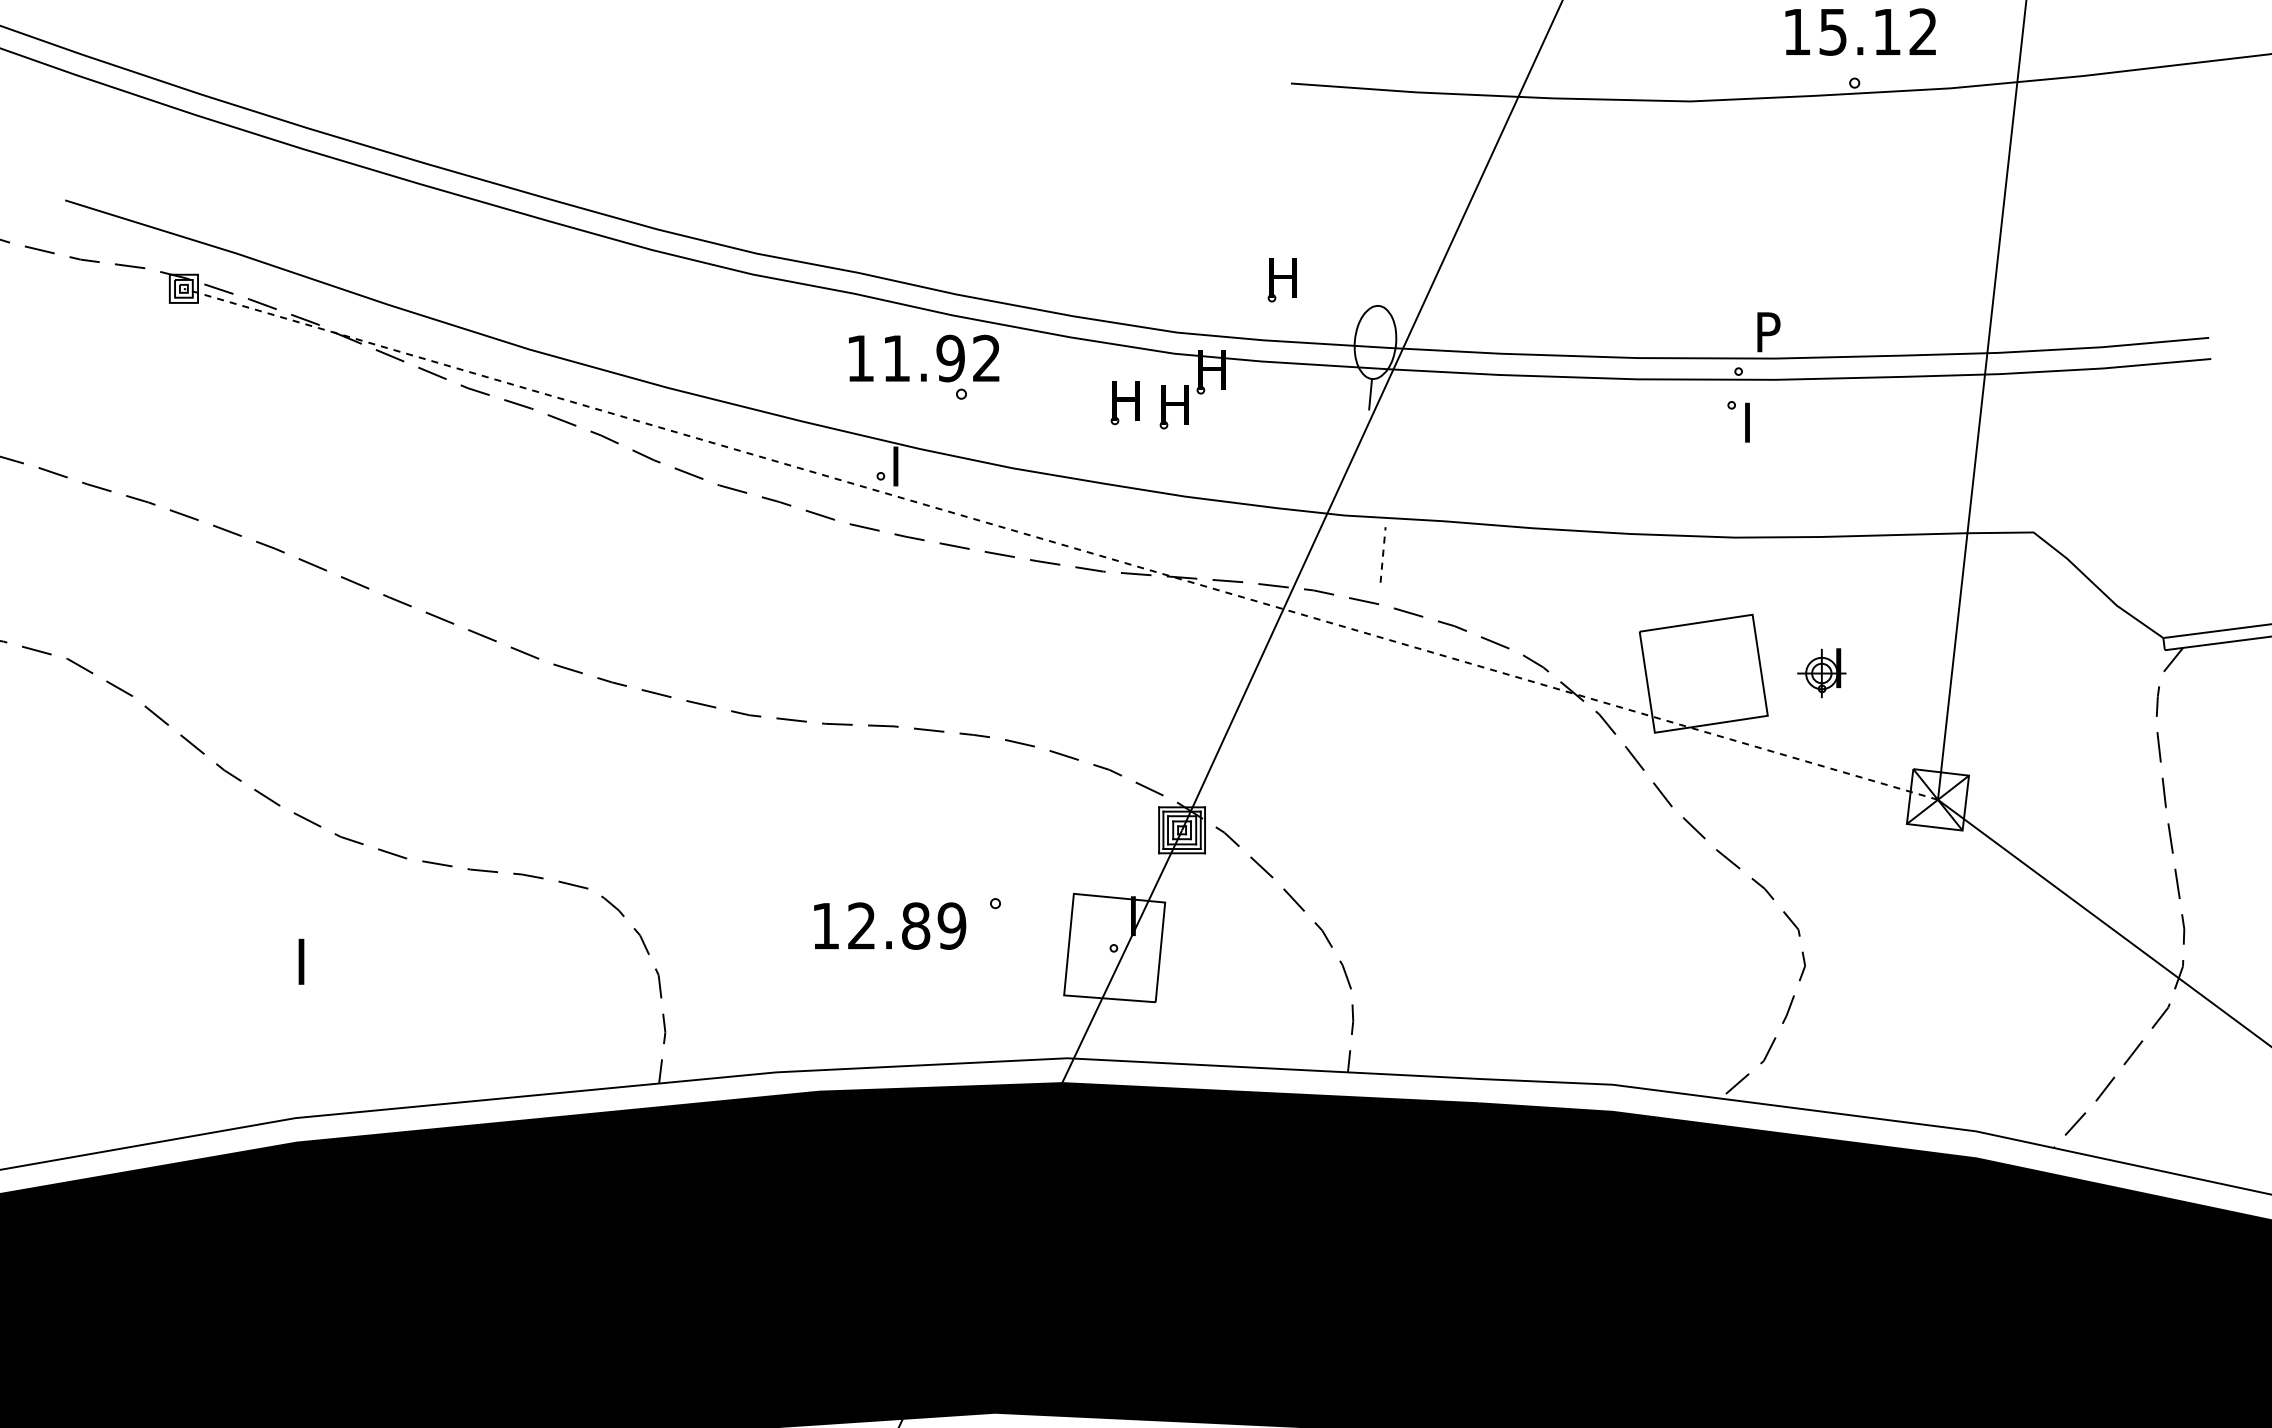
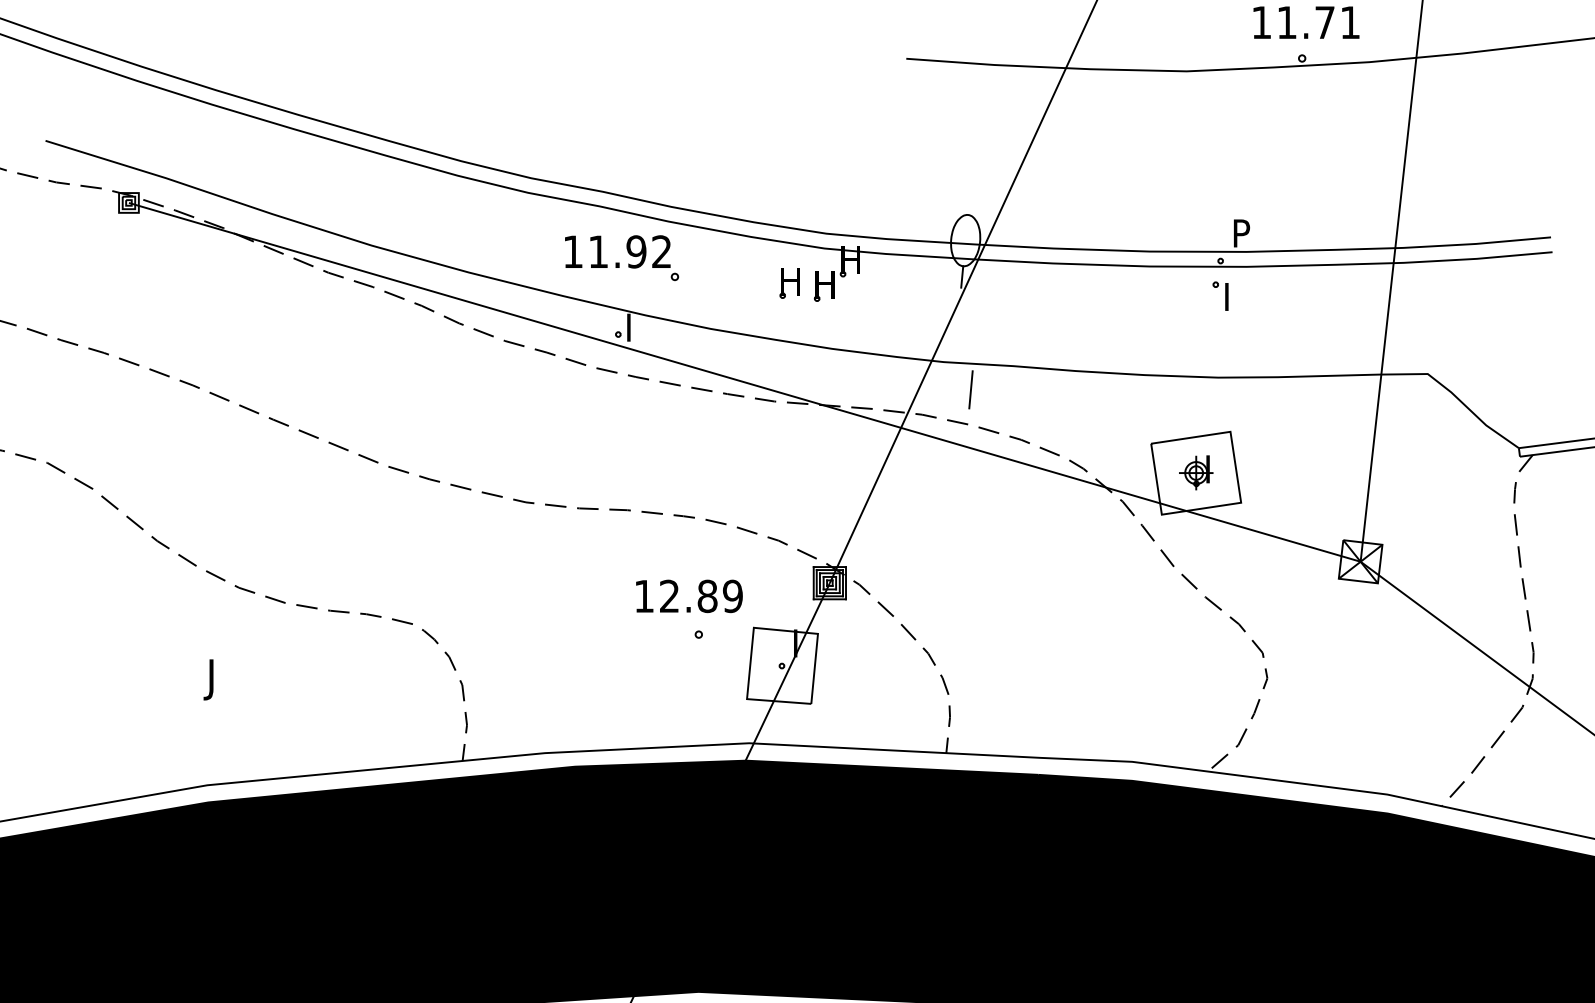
text: (1877, 31) -> (1318, 22), 15.12 -> 11.71
part: (1281, 280) -> (899, 197), removed
text: (924, 358) -> (618, 251), moved
line: (1060, 544) -> (744, 382), dashed -> solid
line: (1383, 554) -> (971, 389), dashed -> solid
part: (1821, 673) -> (1195, 473), moved
text: (890, 925) -> (689, 595), moved
text: (297, 990) -> (208, 695), I -> J

